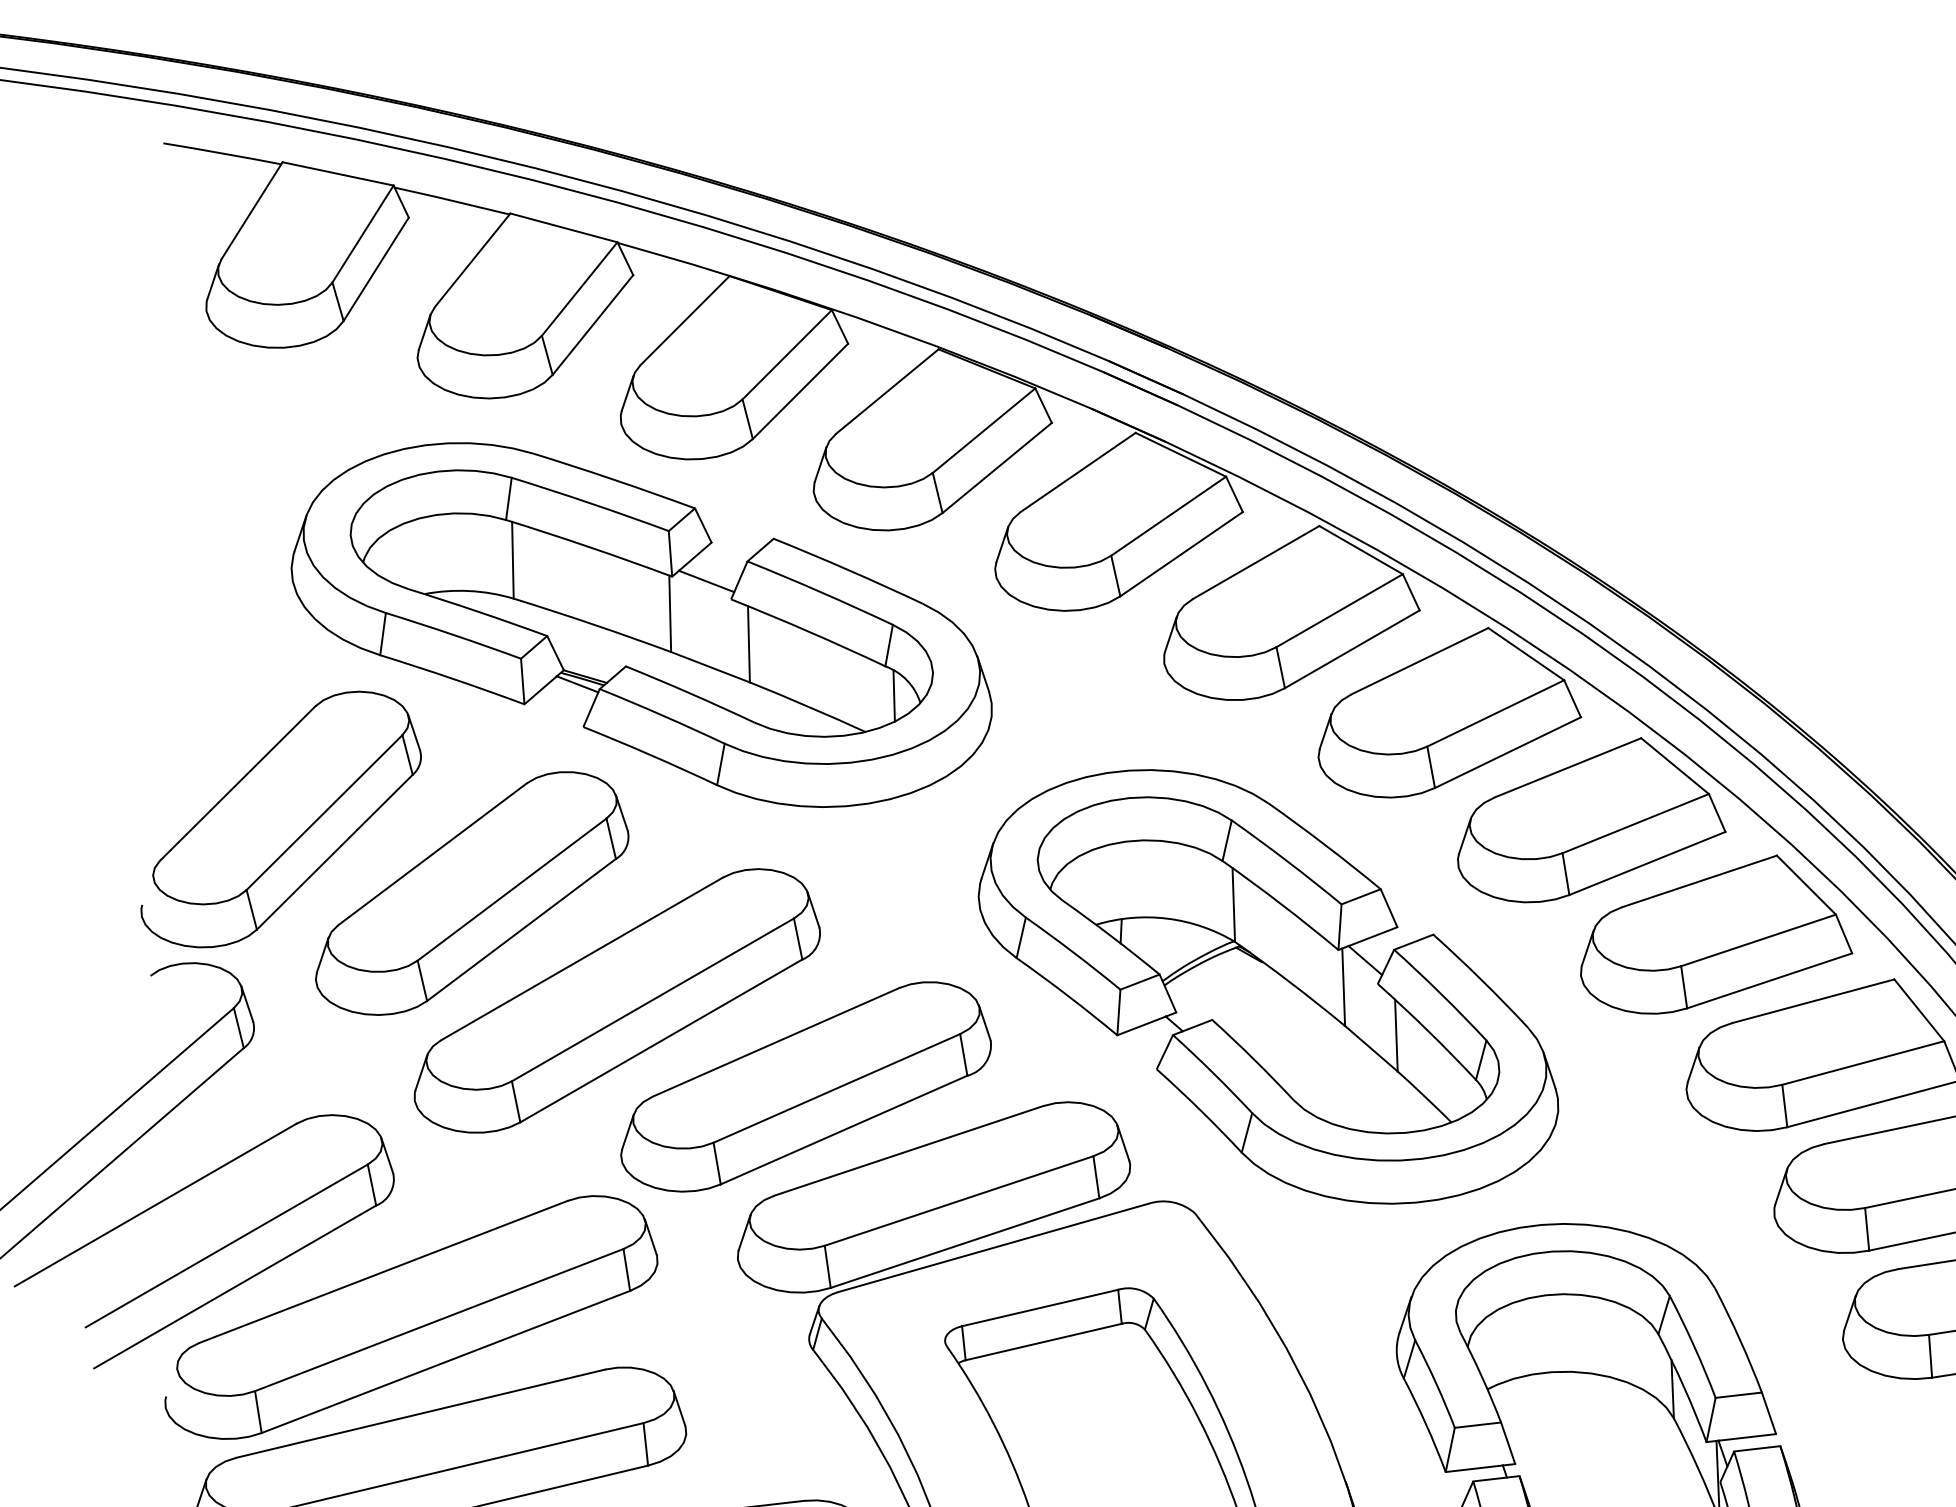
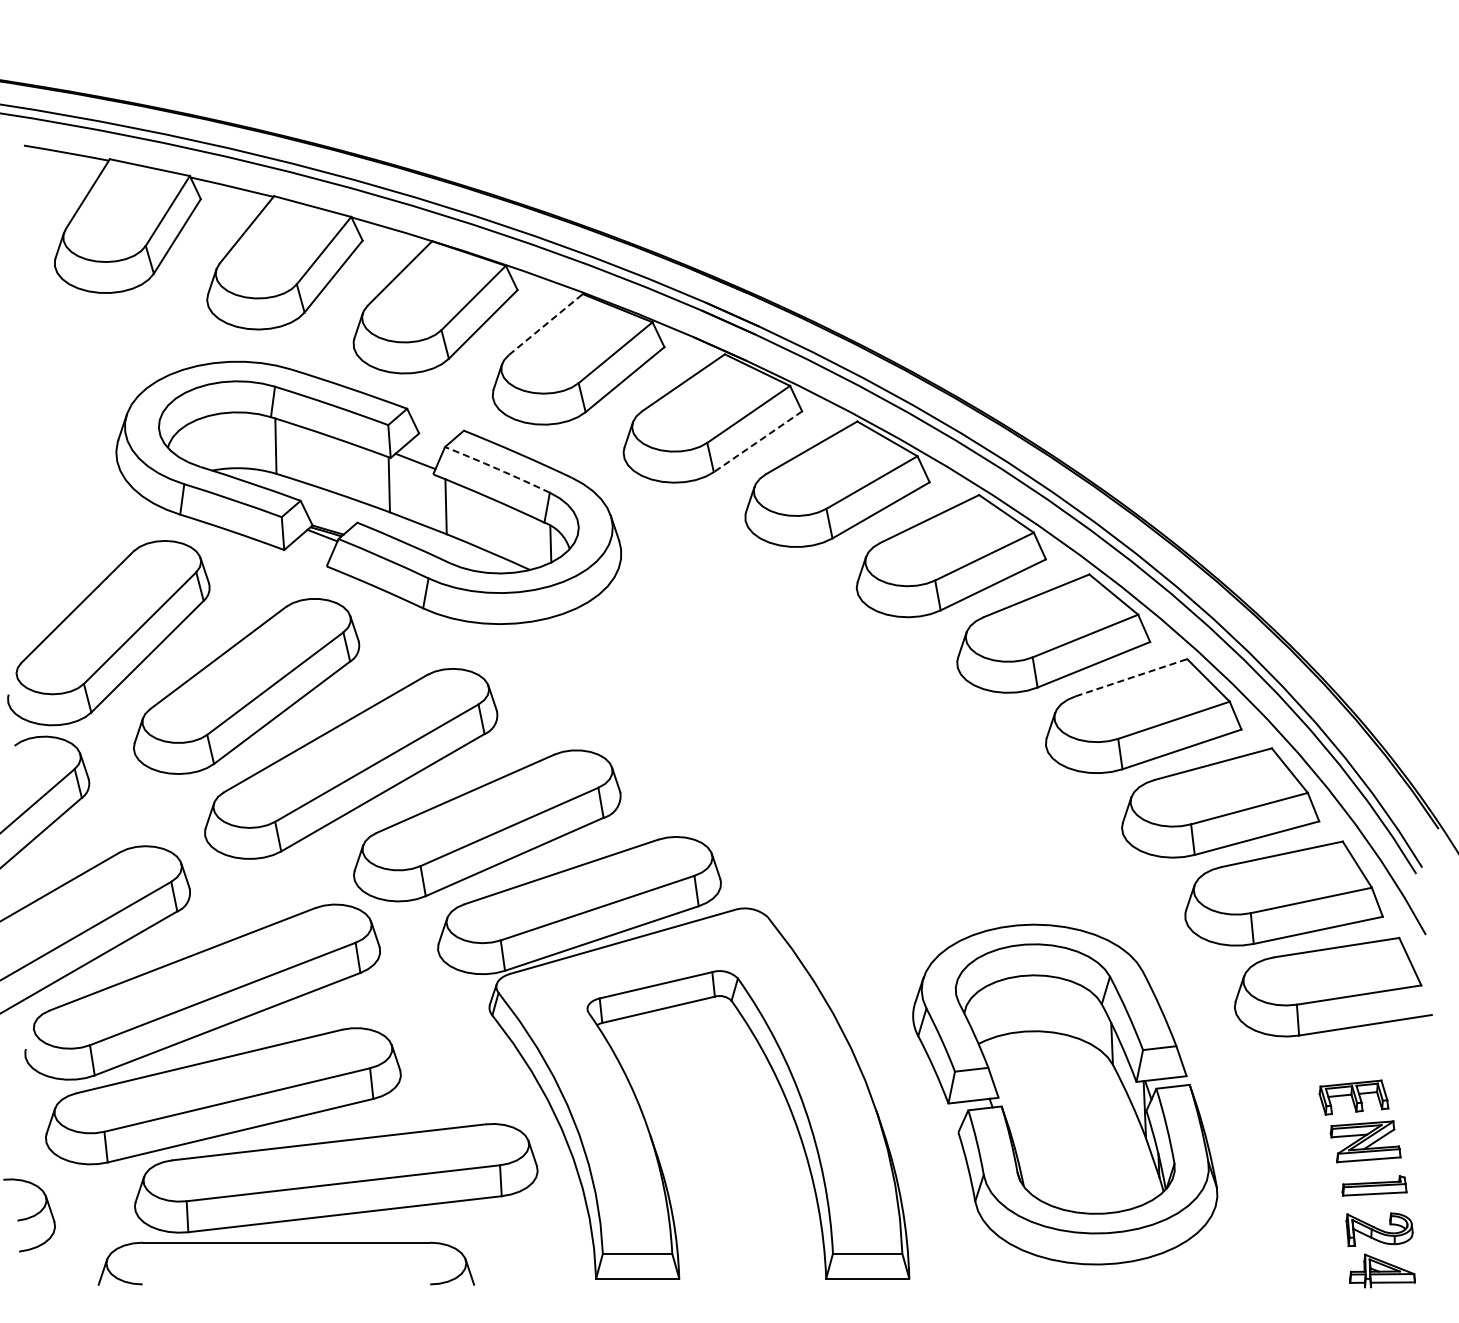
line: (886, 391) -> (545, 324), solid -> dashed
line: (1182, 553) -> (758, 441), solid -> dashed
arc: (820, 592) -> (497, 469), solid -> dashed
line: (1699, 881) -> (1131, 677), solid -> dashed
part: (1268, 986) -> (820, 753), removed

